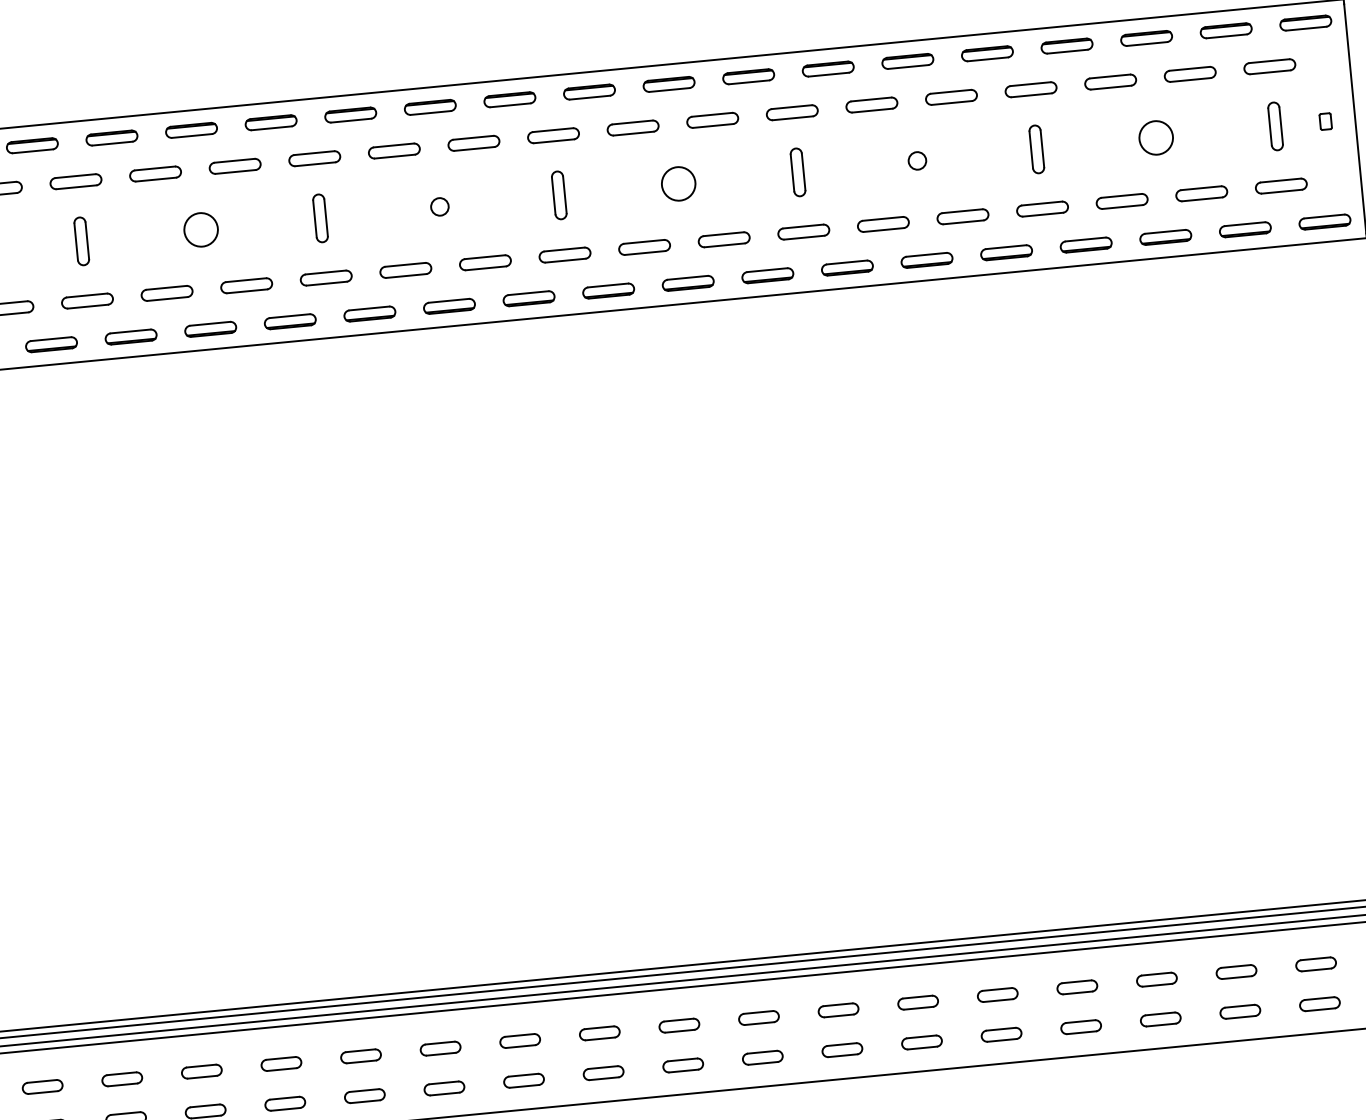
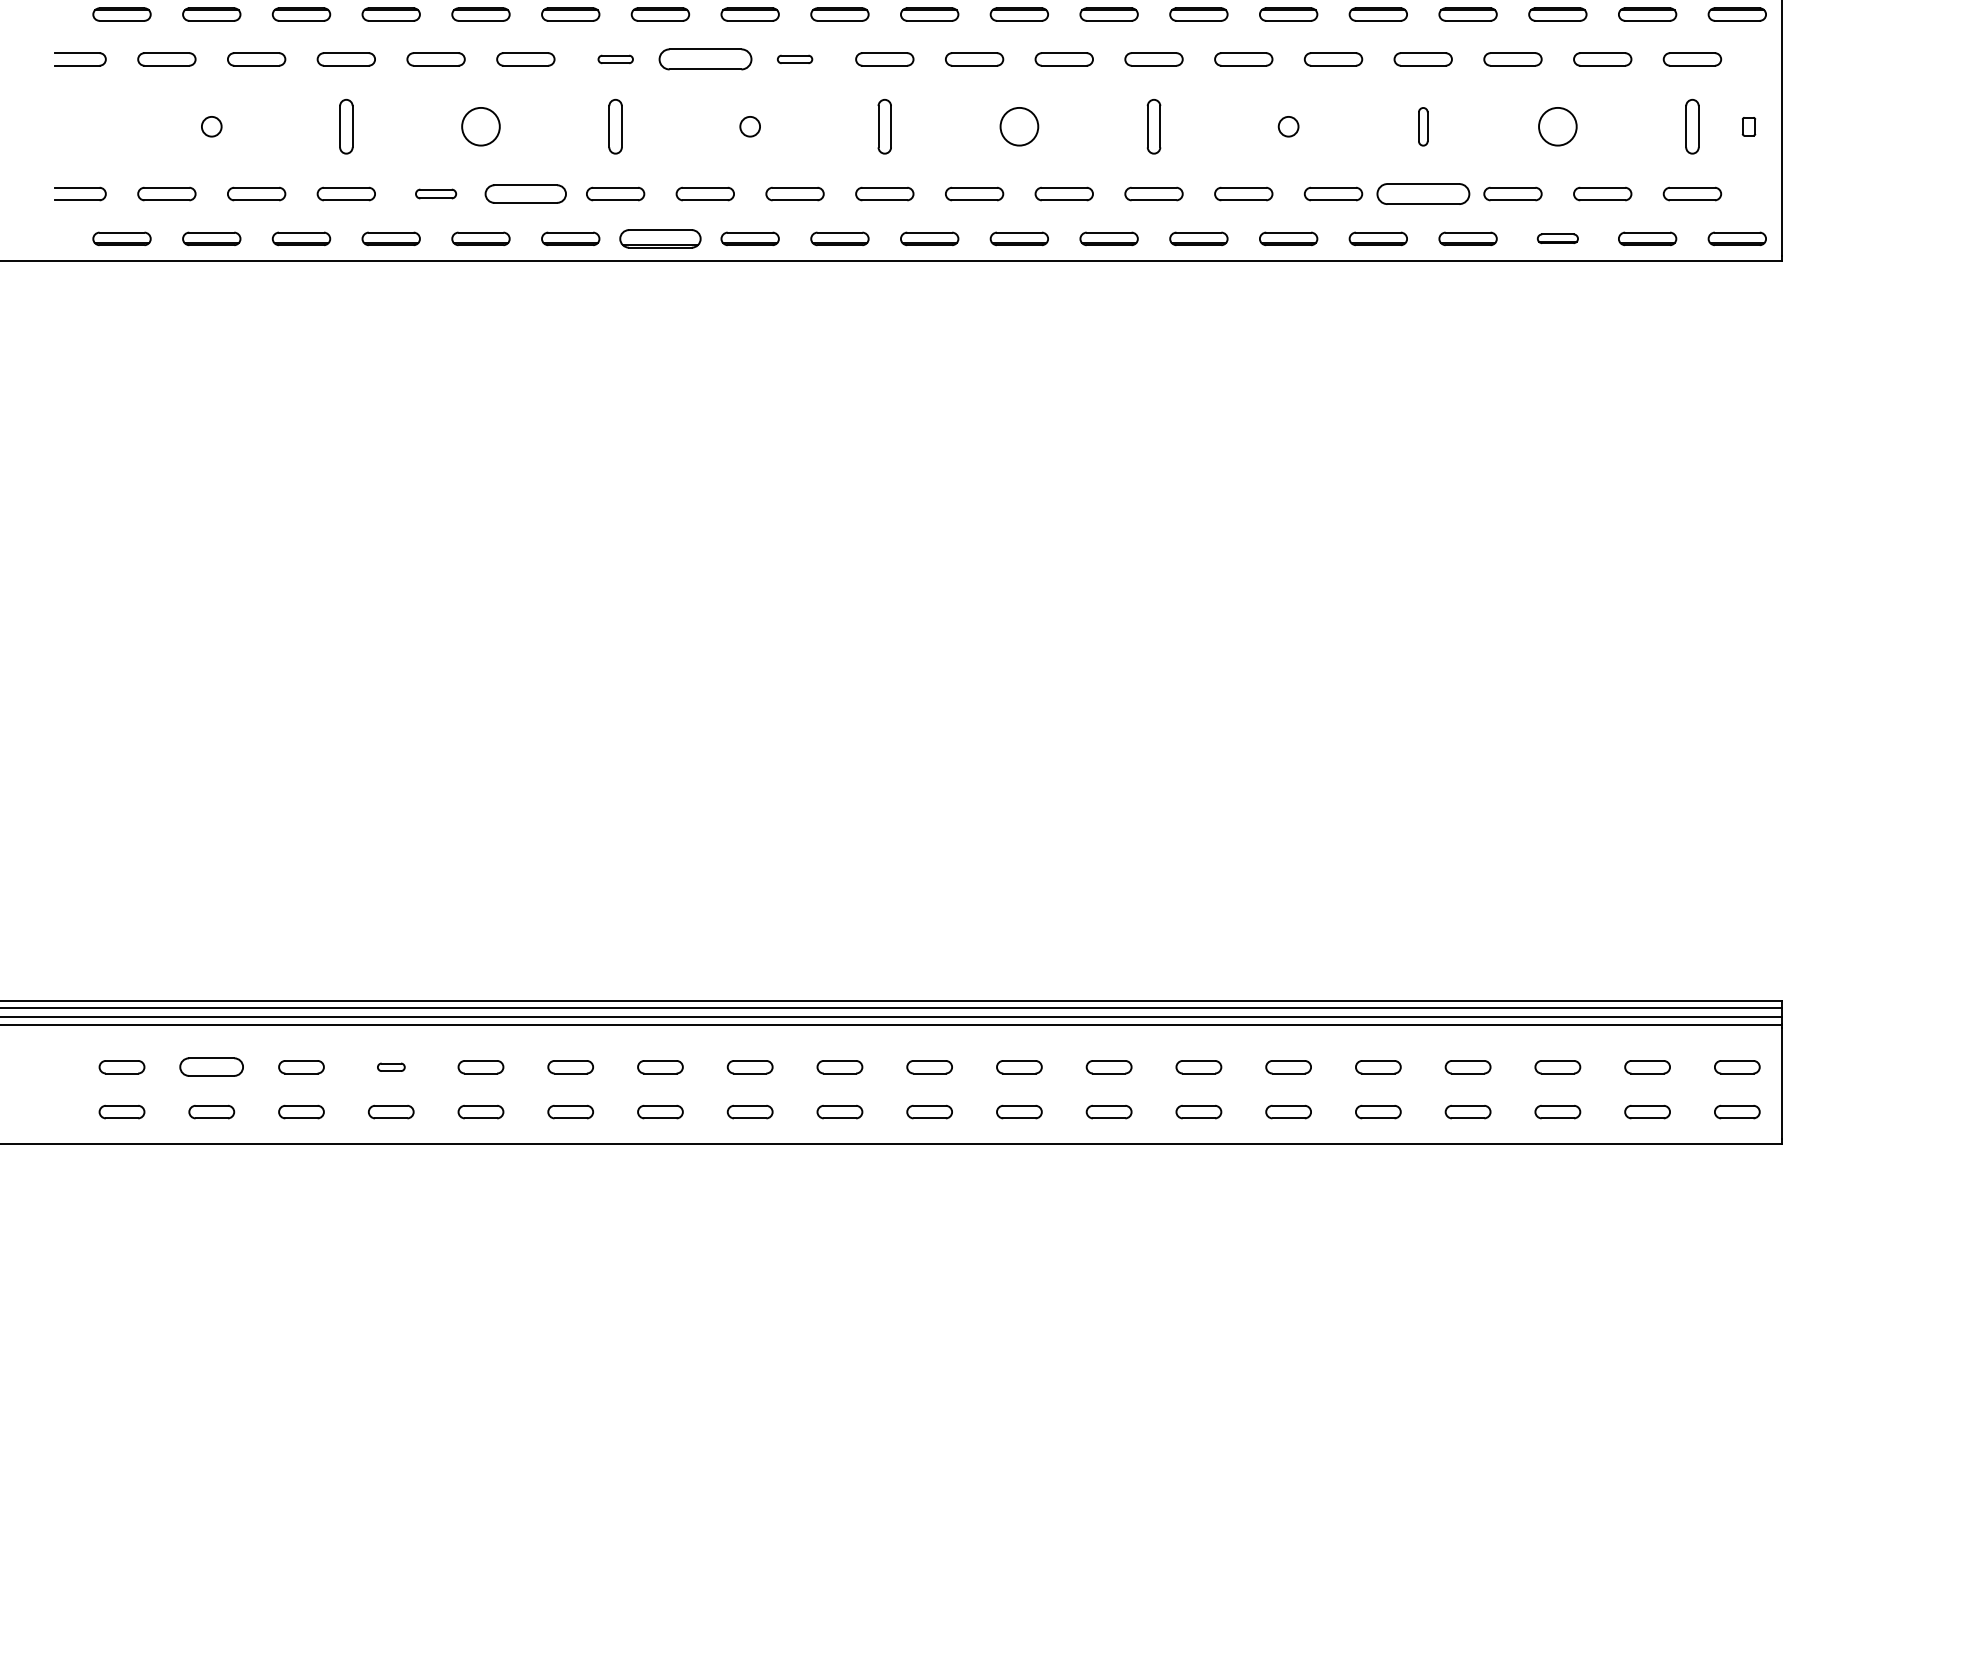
part: (473, 143) -> (794, 59), size x0.6
part: (1037, 149) -> (1423, 126), size x0.7
part: (393, 151) -> (704, 59), size x1.6
part: (314, 158) -> (615, 59), size x0.6
part: (1041, 208) -> (1422, 193), size x1.6
part: (1165, 237) -> (1557, 238), size x0.7
part: (246, 285) -> (525, 193), size x1.4
part: (166, 292) -> (435, 193), size x0.7
part: (369, 313) -> (660, 238), size x1.4
part: (202, 1071) -> (391, 1067), size x0.6
part: (42, 1087) -> (211, 1067), size x1.4

